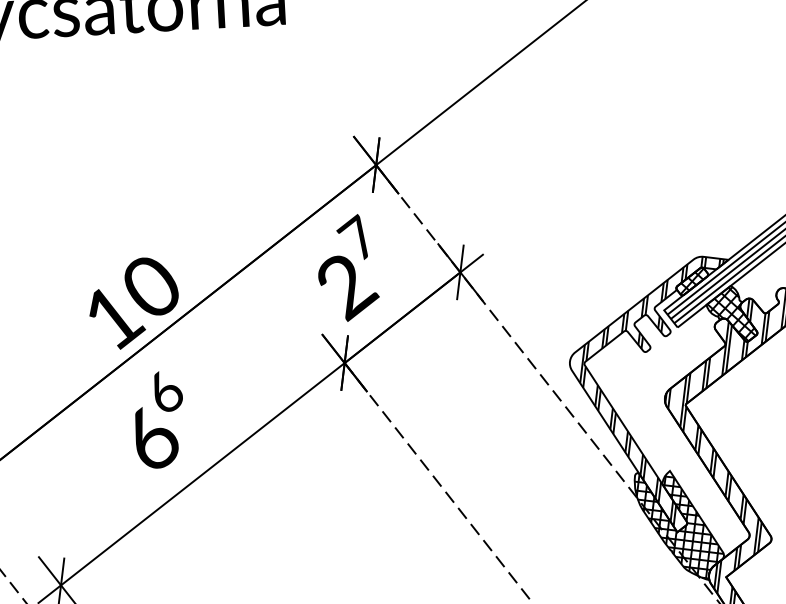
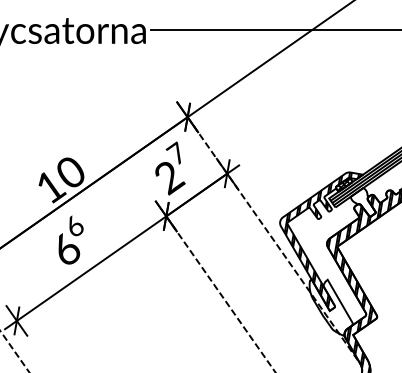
hatch: (730, 314) -> (362, 202), removed
hatch: (678, 525) -> (330, 307), removed

